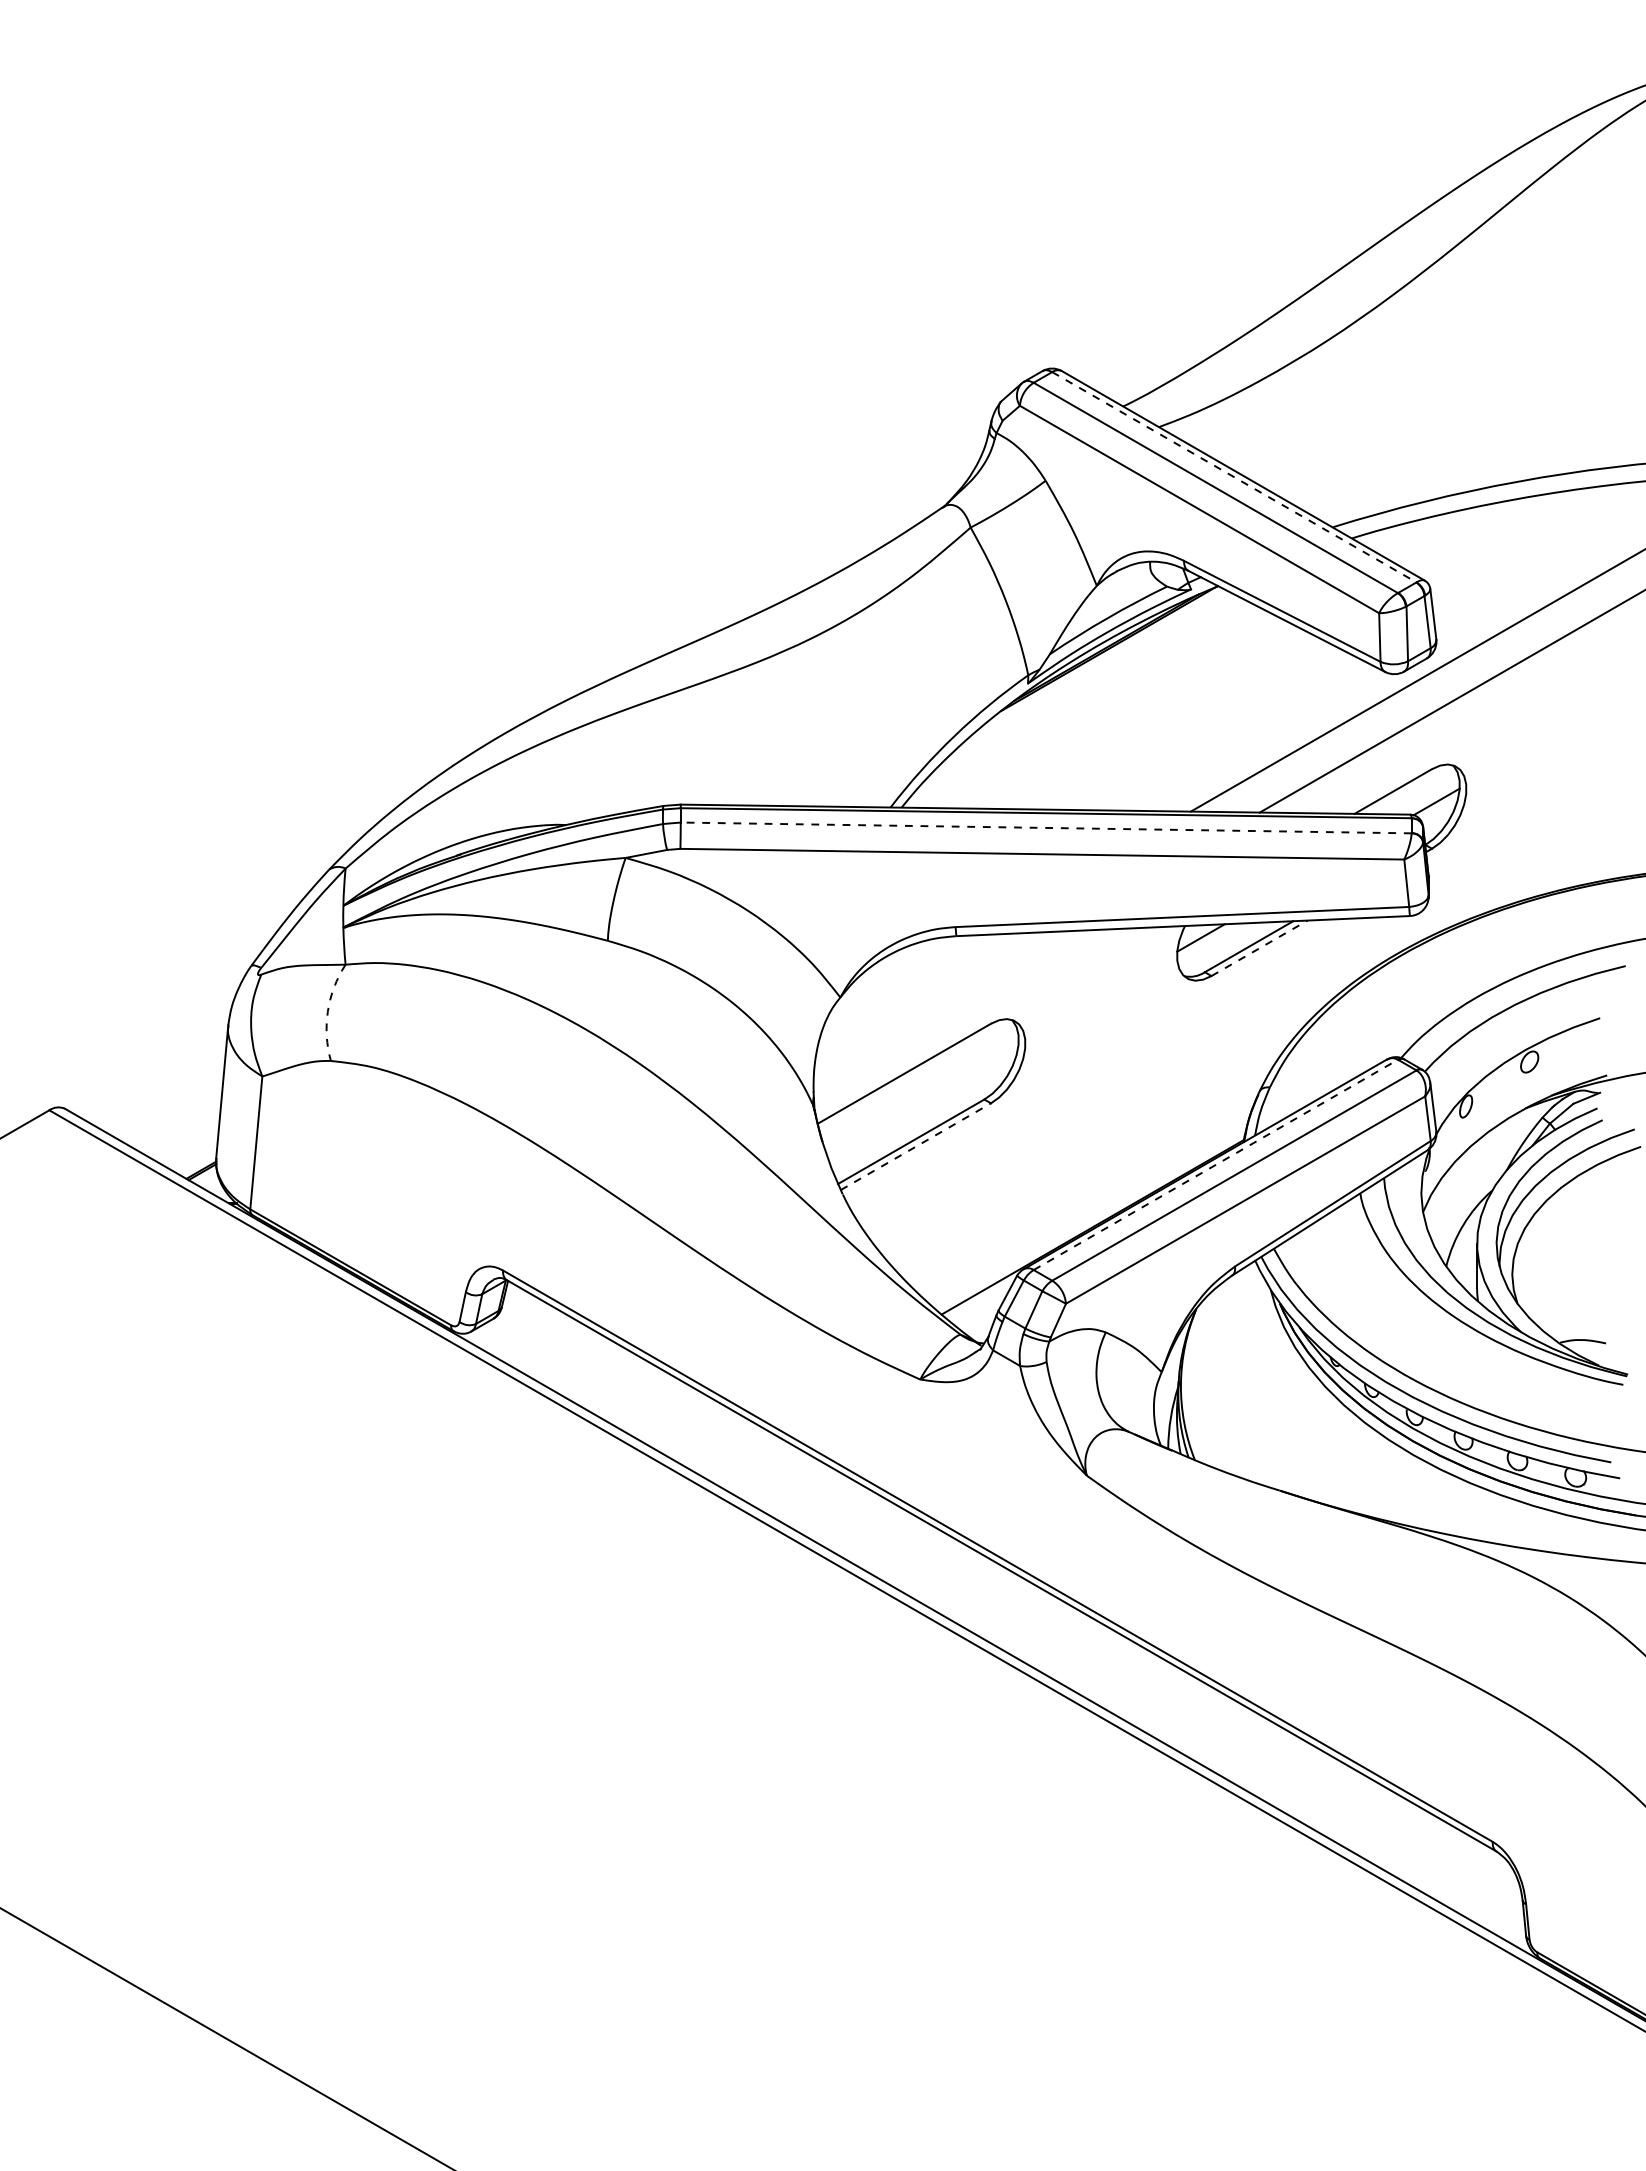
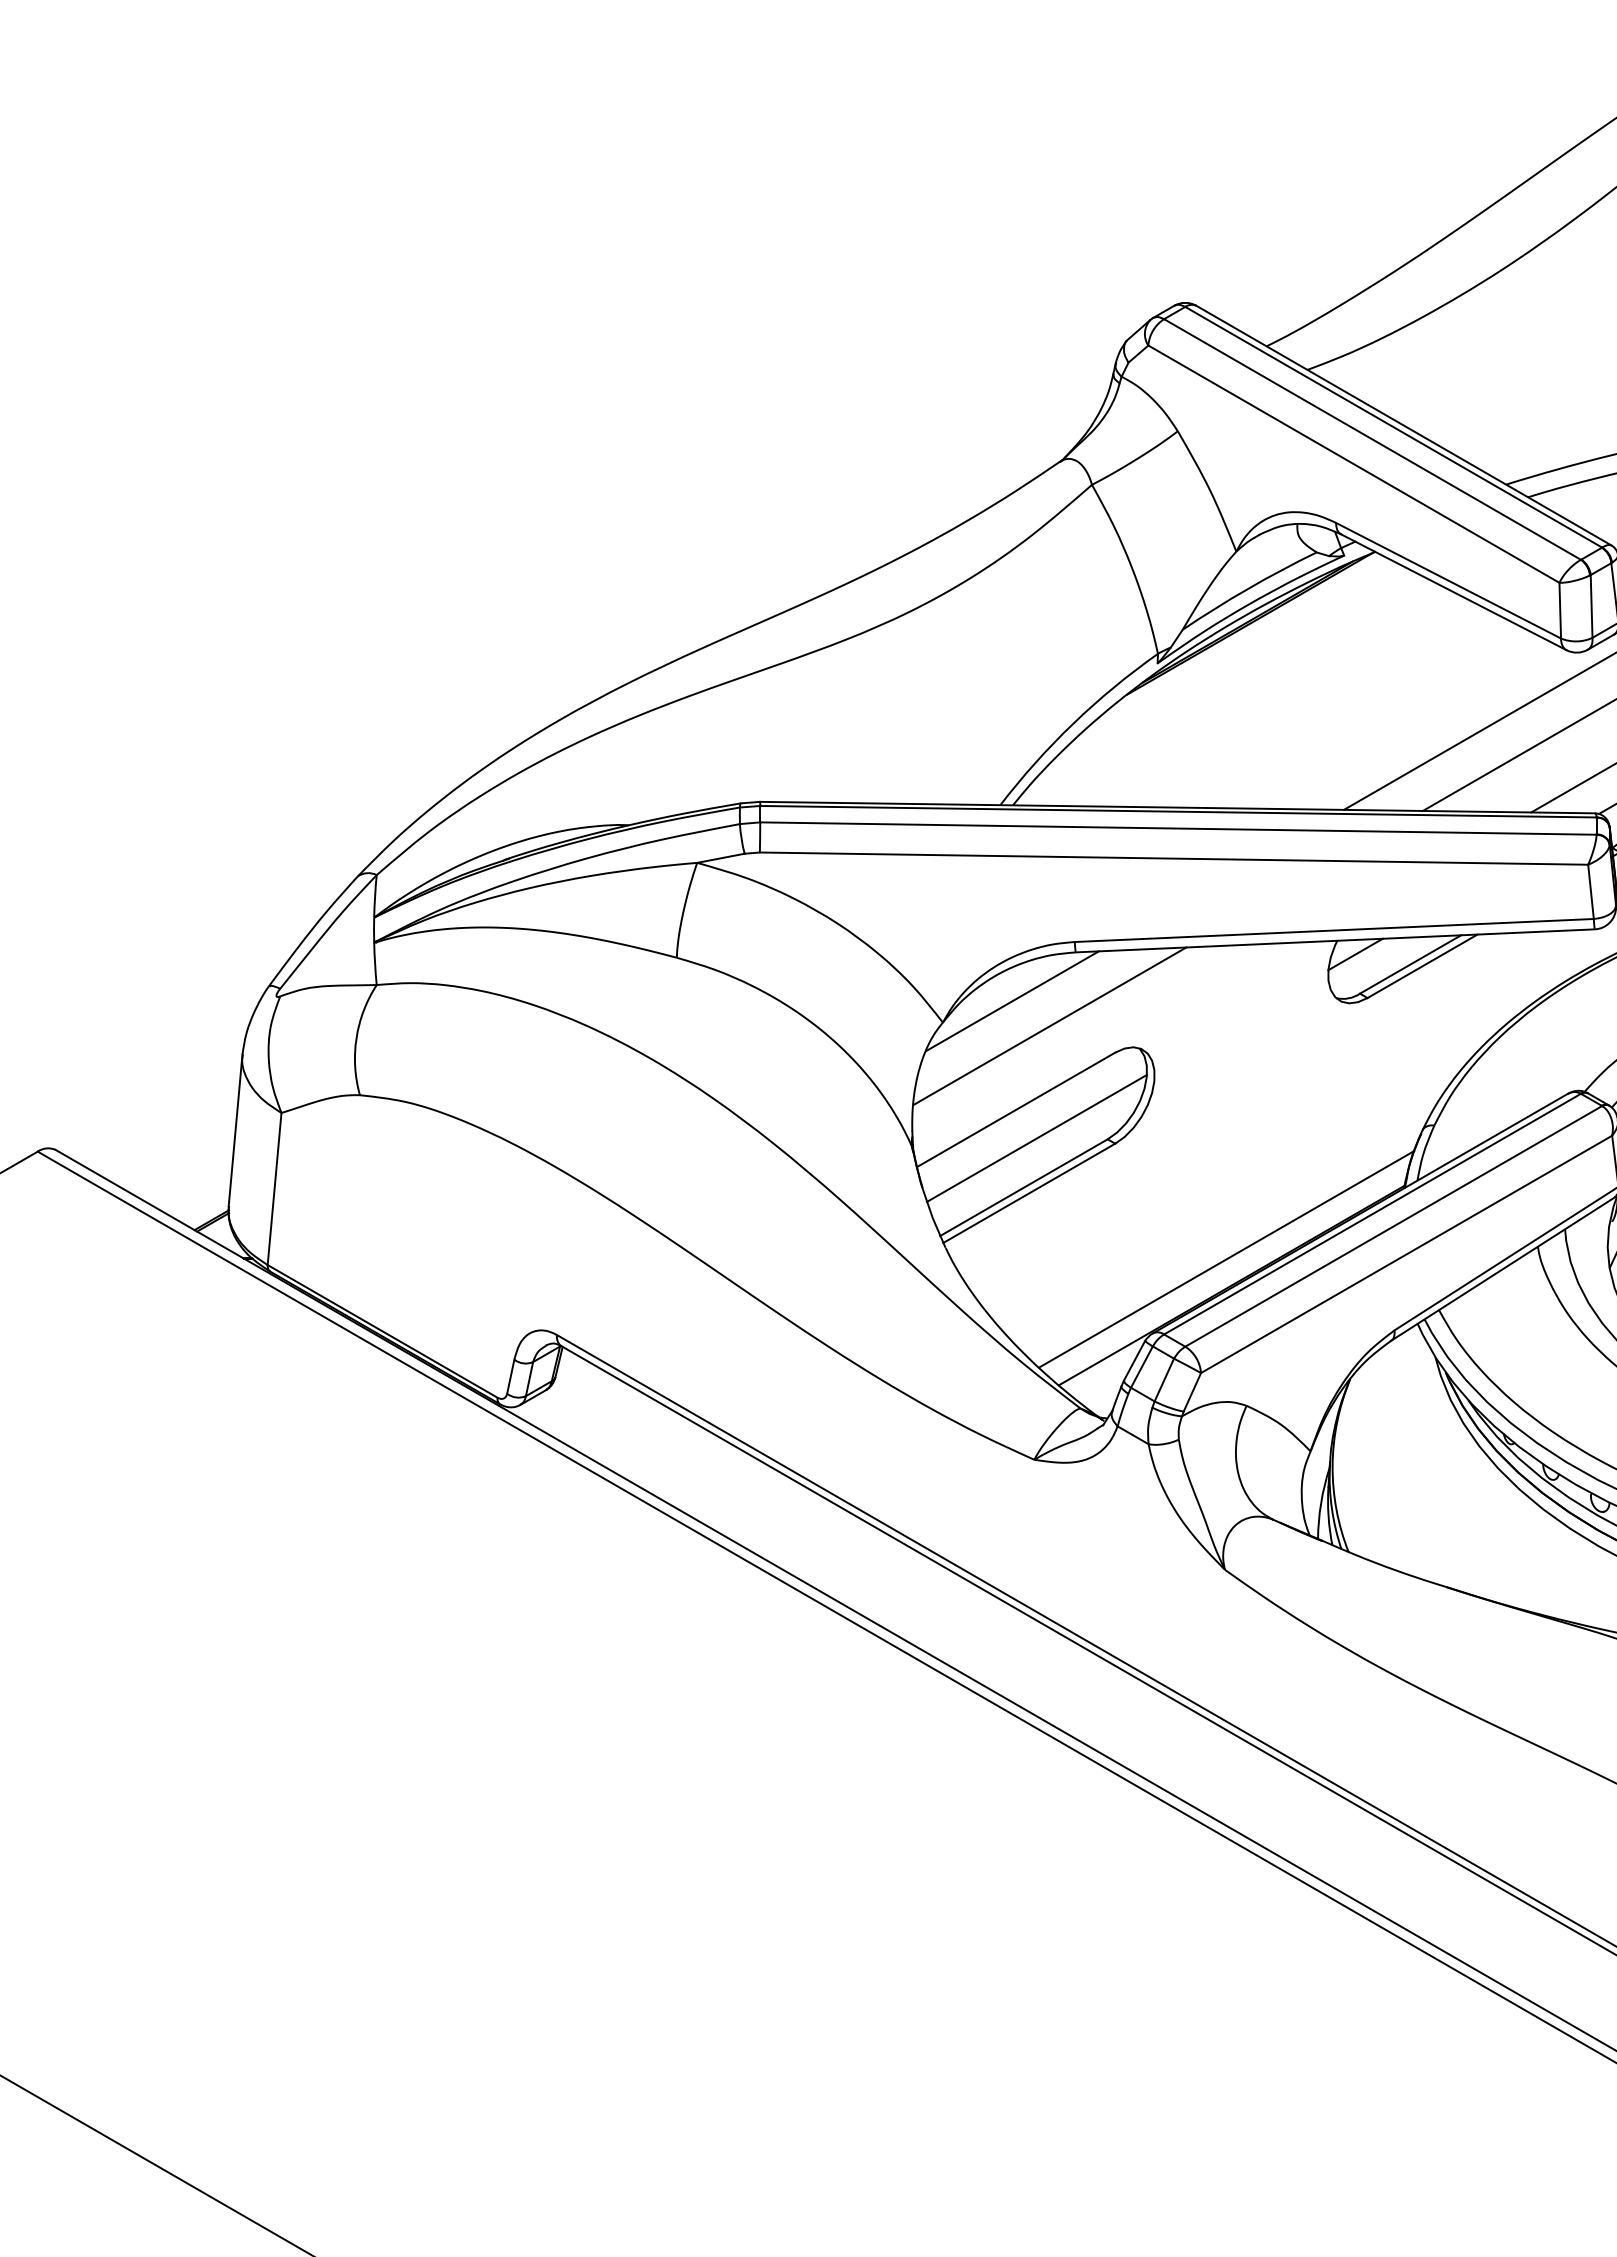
line: (1234, 477) -> (1393, 427), dashed -> solid
line: (1045, 827) -> (1177, 828), dashed -> solid
line: (1259, 948) -> (1422, 966), dashed -> solid
line: (900, 978) -> (1011, 1000), added
line: (933, 1000) -> (1049, 1026), added
arc: (327, 1011) -> (356, 1038), dashed -> solid
line: (922, 1098) -> (1036, 1138), added
line: (915, 1146) -> (1028, 1193), dashed -> solid
line: (1216, 1164) -> (1373, 1213), dashed -> solid
line: (1088, 1204) -> (1226, 1259), added

